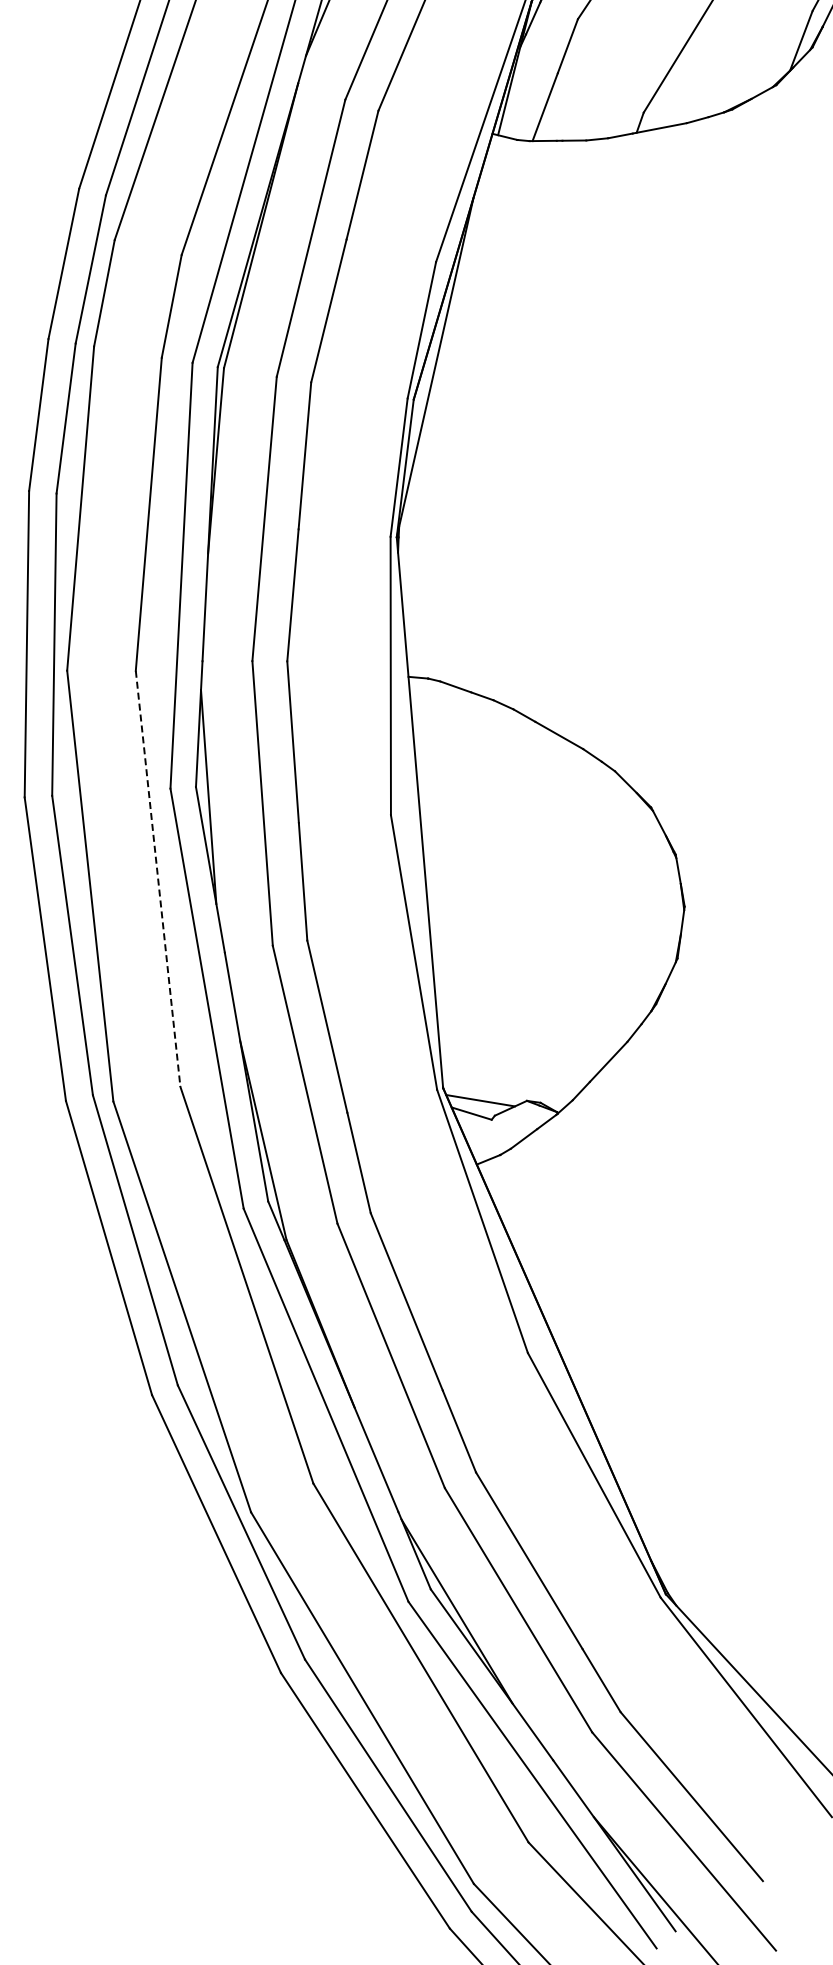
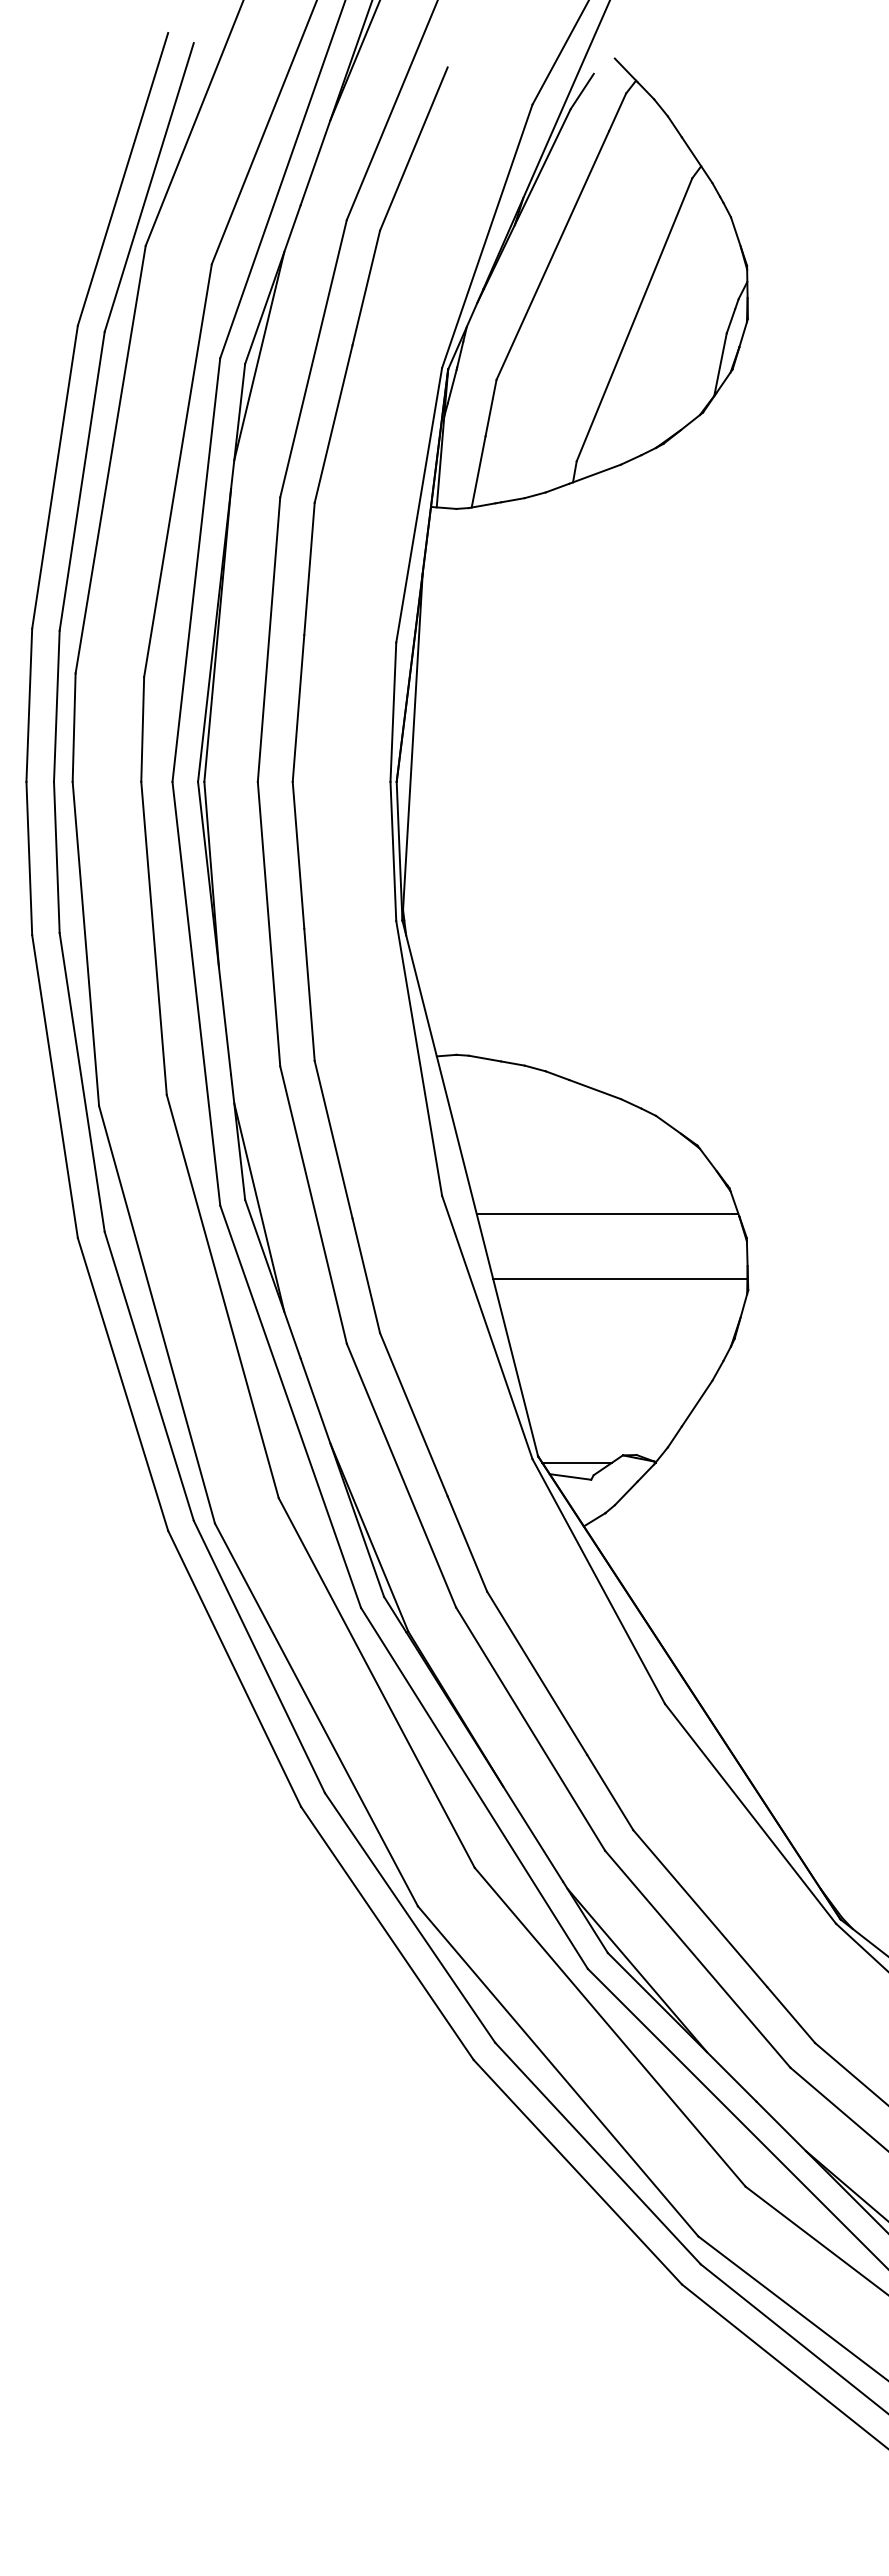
line: (551, 859) -> (607, 1213), added
line: (157, 879) -> (222, 1297), dashed -> solid
line: (553, 925) -> (620, 1278), added

